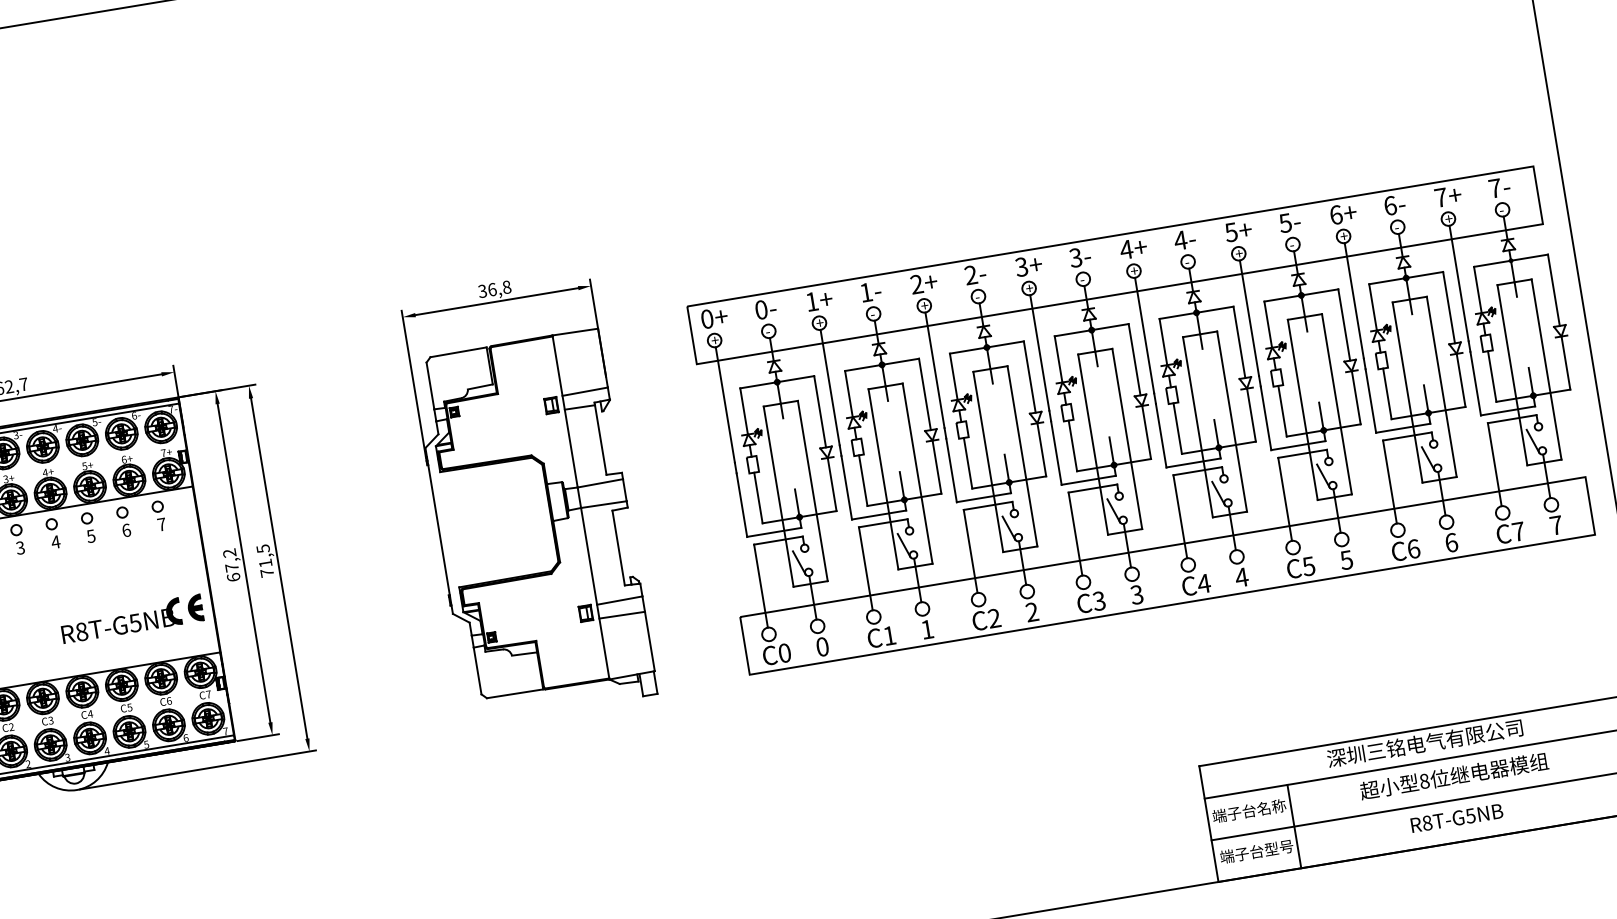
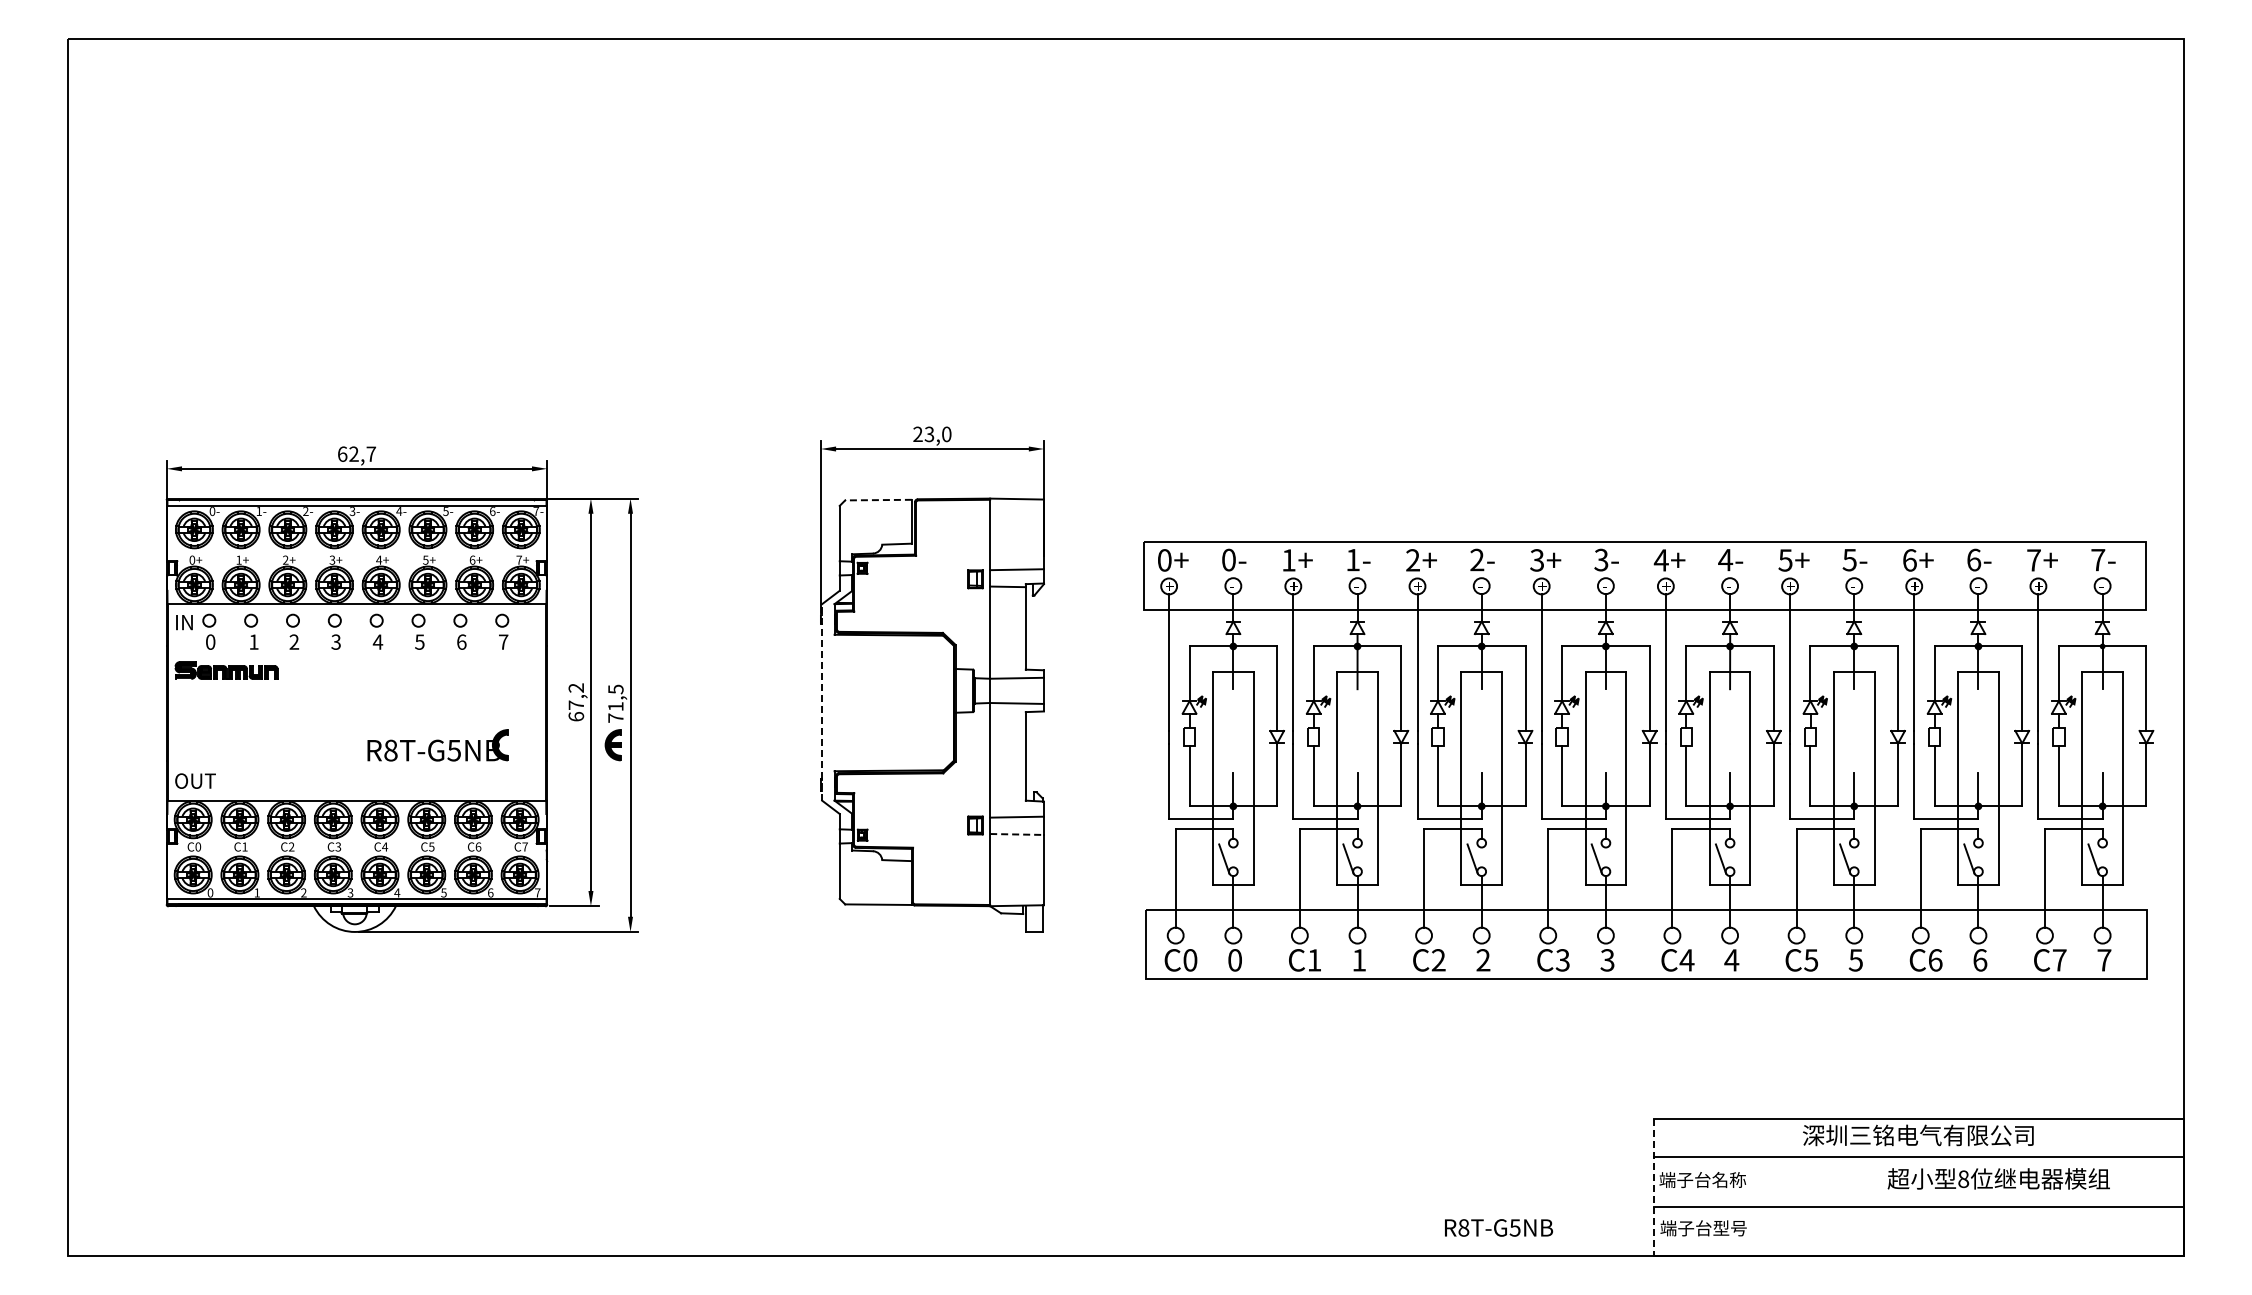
text: (494, 289) -> (932, 434), 36,8 -> 23,0
line: (458, 352) -> (878, 500), solid -> dashed
part: (1143, 420) -> (1648, 760), moved
line: (439, 530) -> (822, 701), solid -> dashed
part: (194, 608) -> (612, 745), moved
line: (622, 615) -> (1017, 834), solid -> dashed
text: (1453, 775) -> (1998, 1178), moved
text: (1457, 817) -> (1499, 1227), moved
line: (1208, 824) -> (1653, 1187), solid -> dashed
line: (1294, 826) -> (1751, 1206), removed

